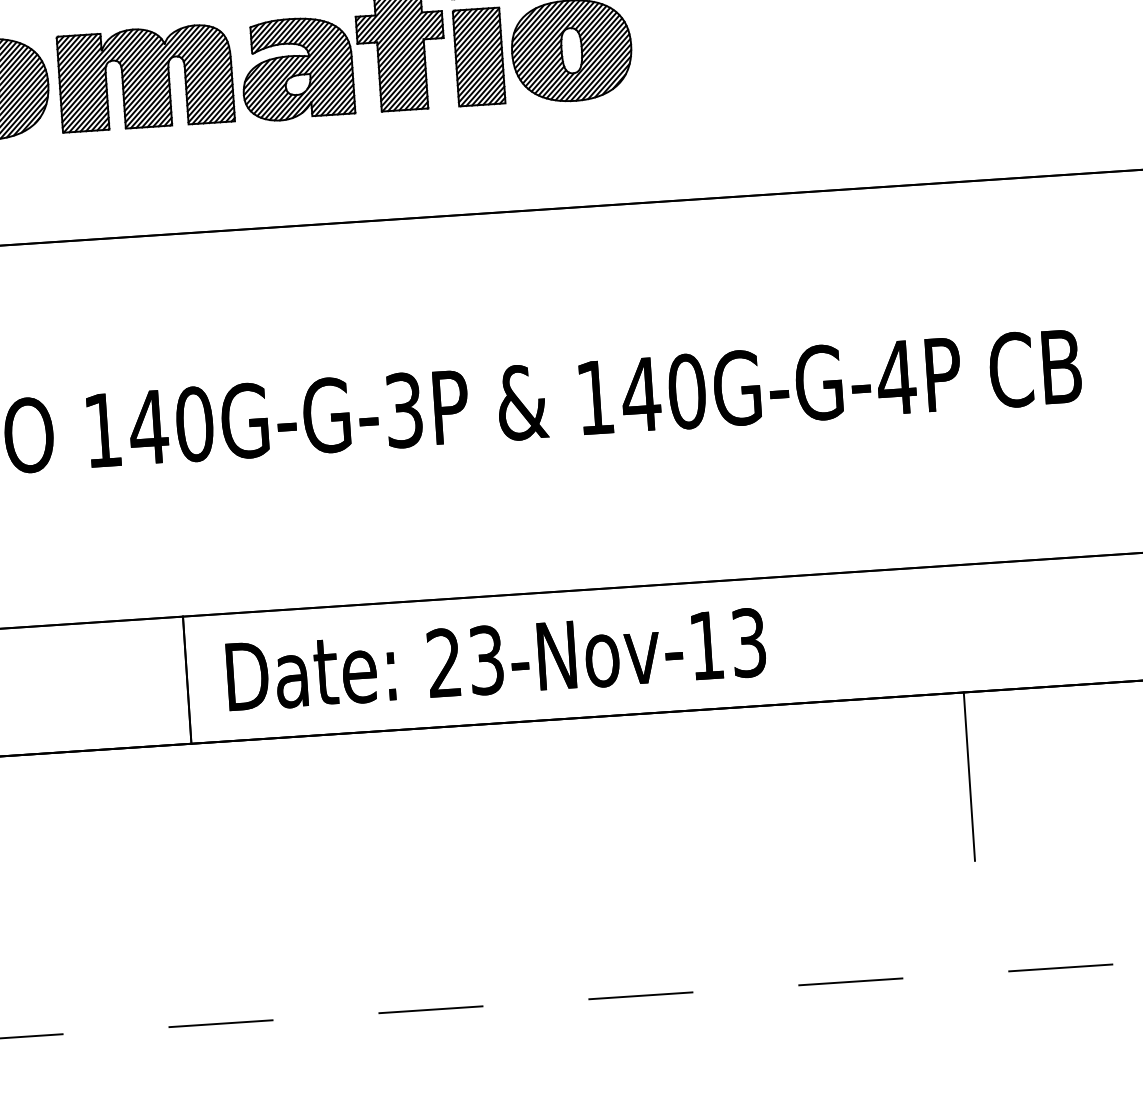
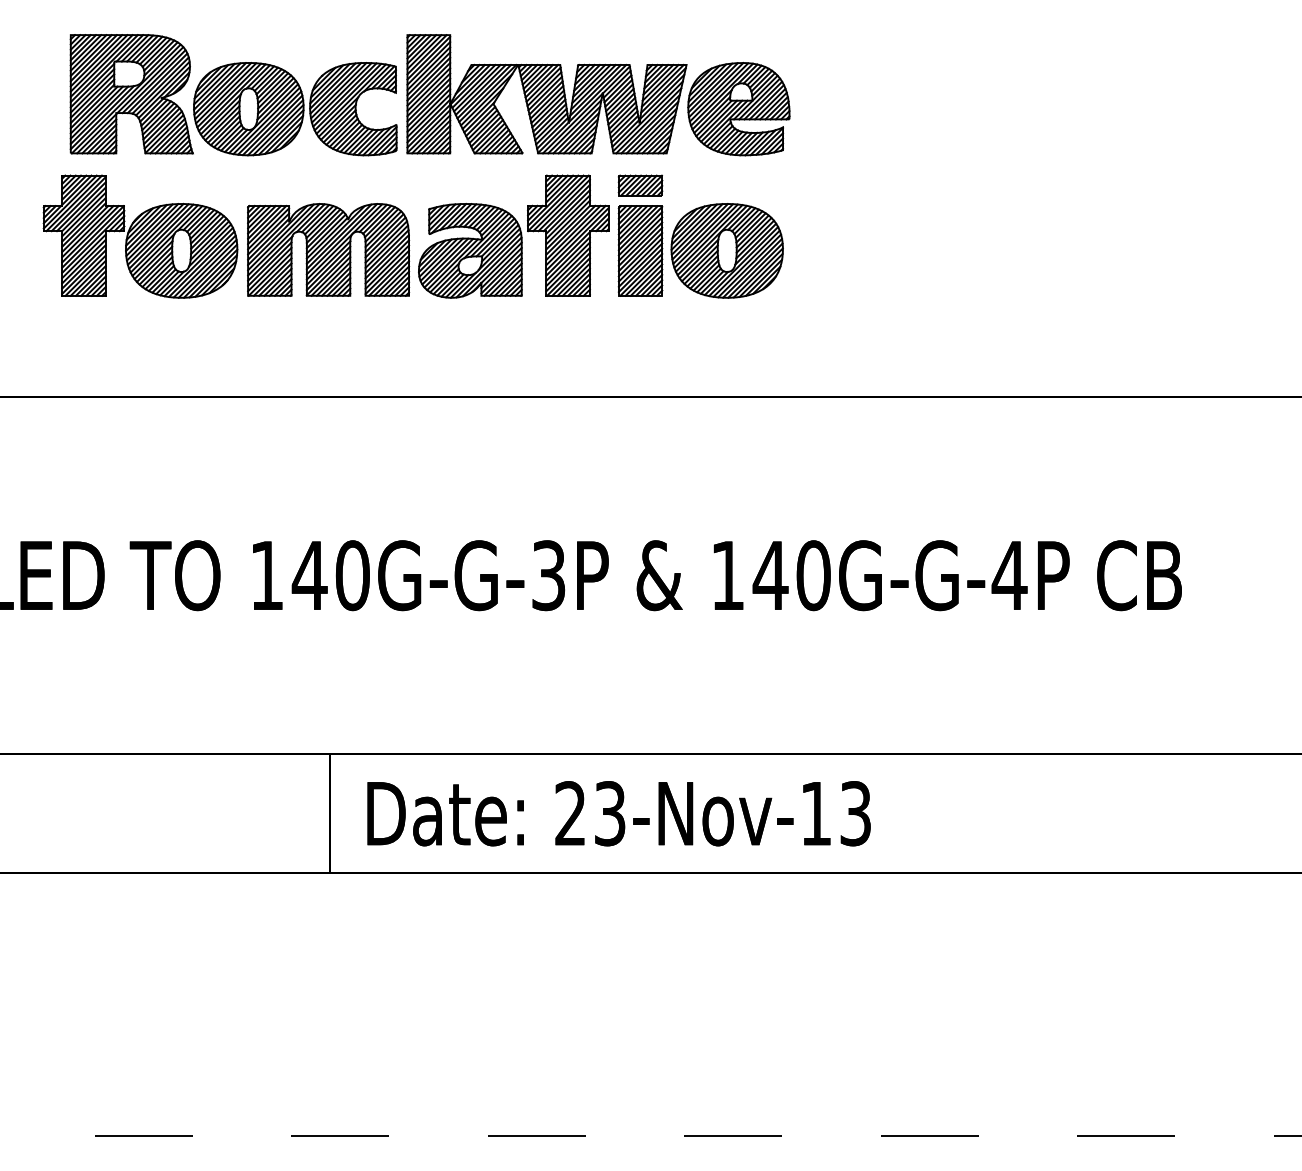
line: (968, 776) -> (1052, 951), removed

